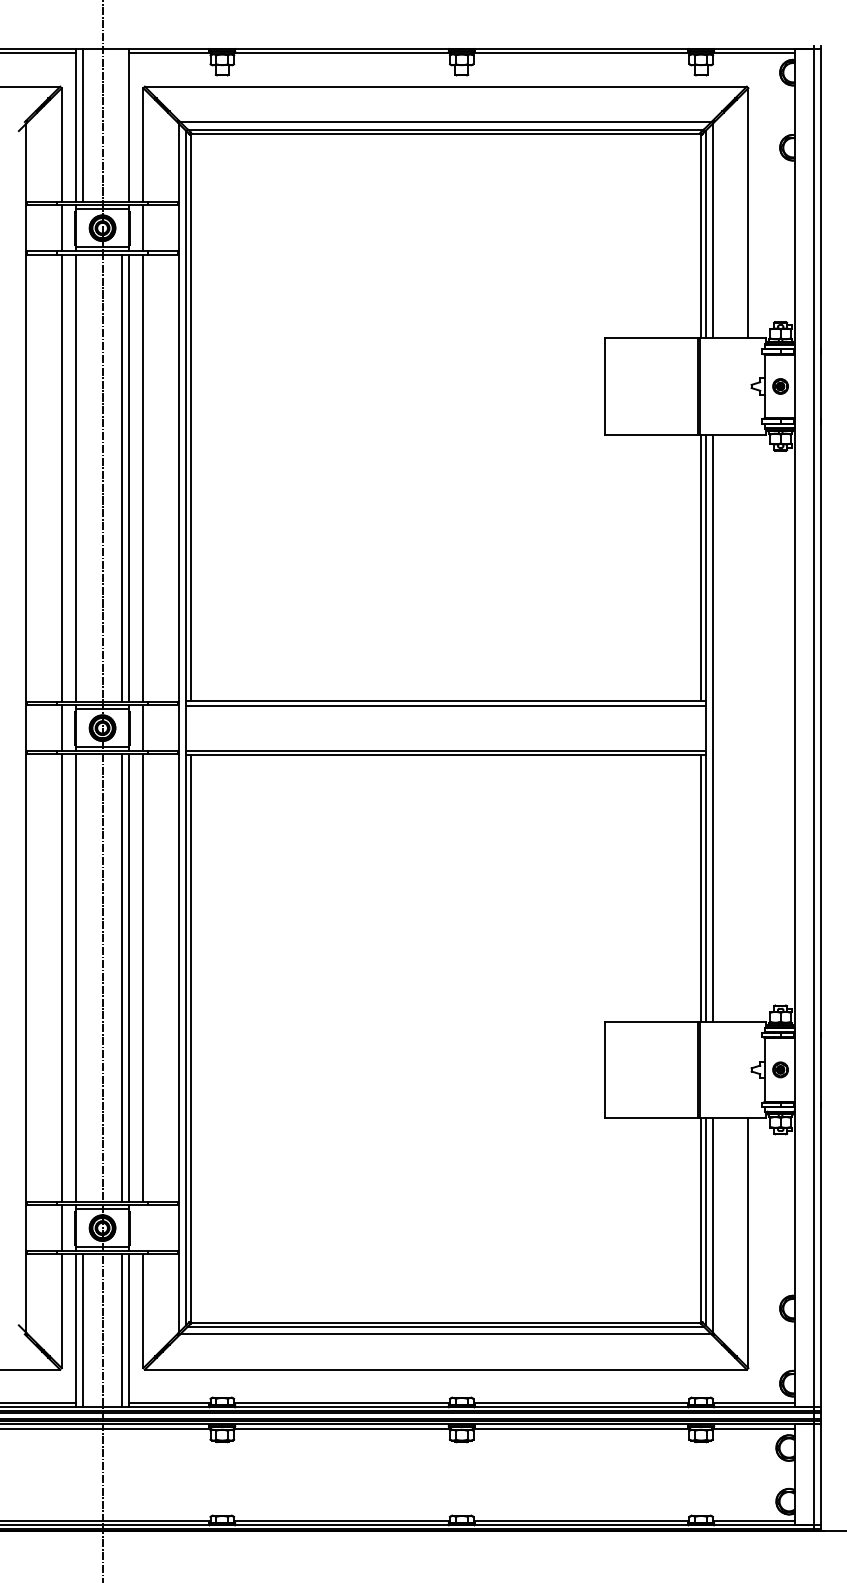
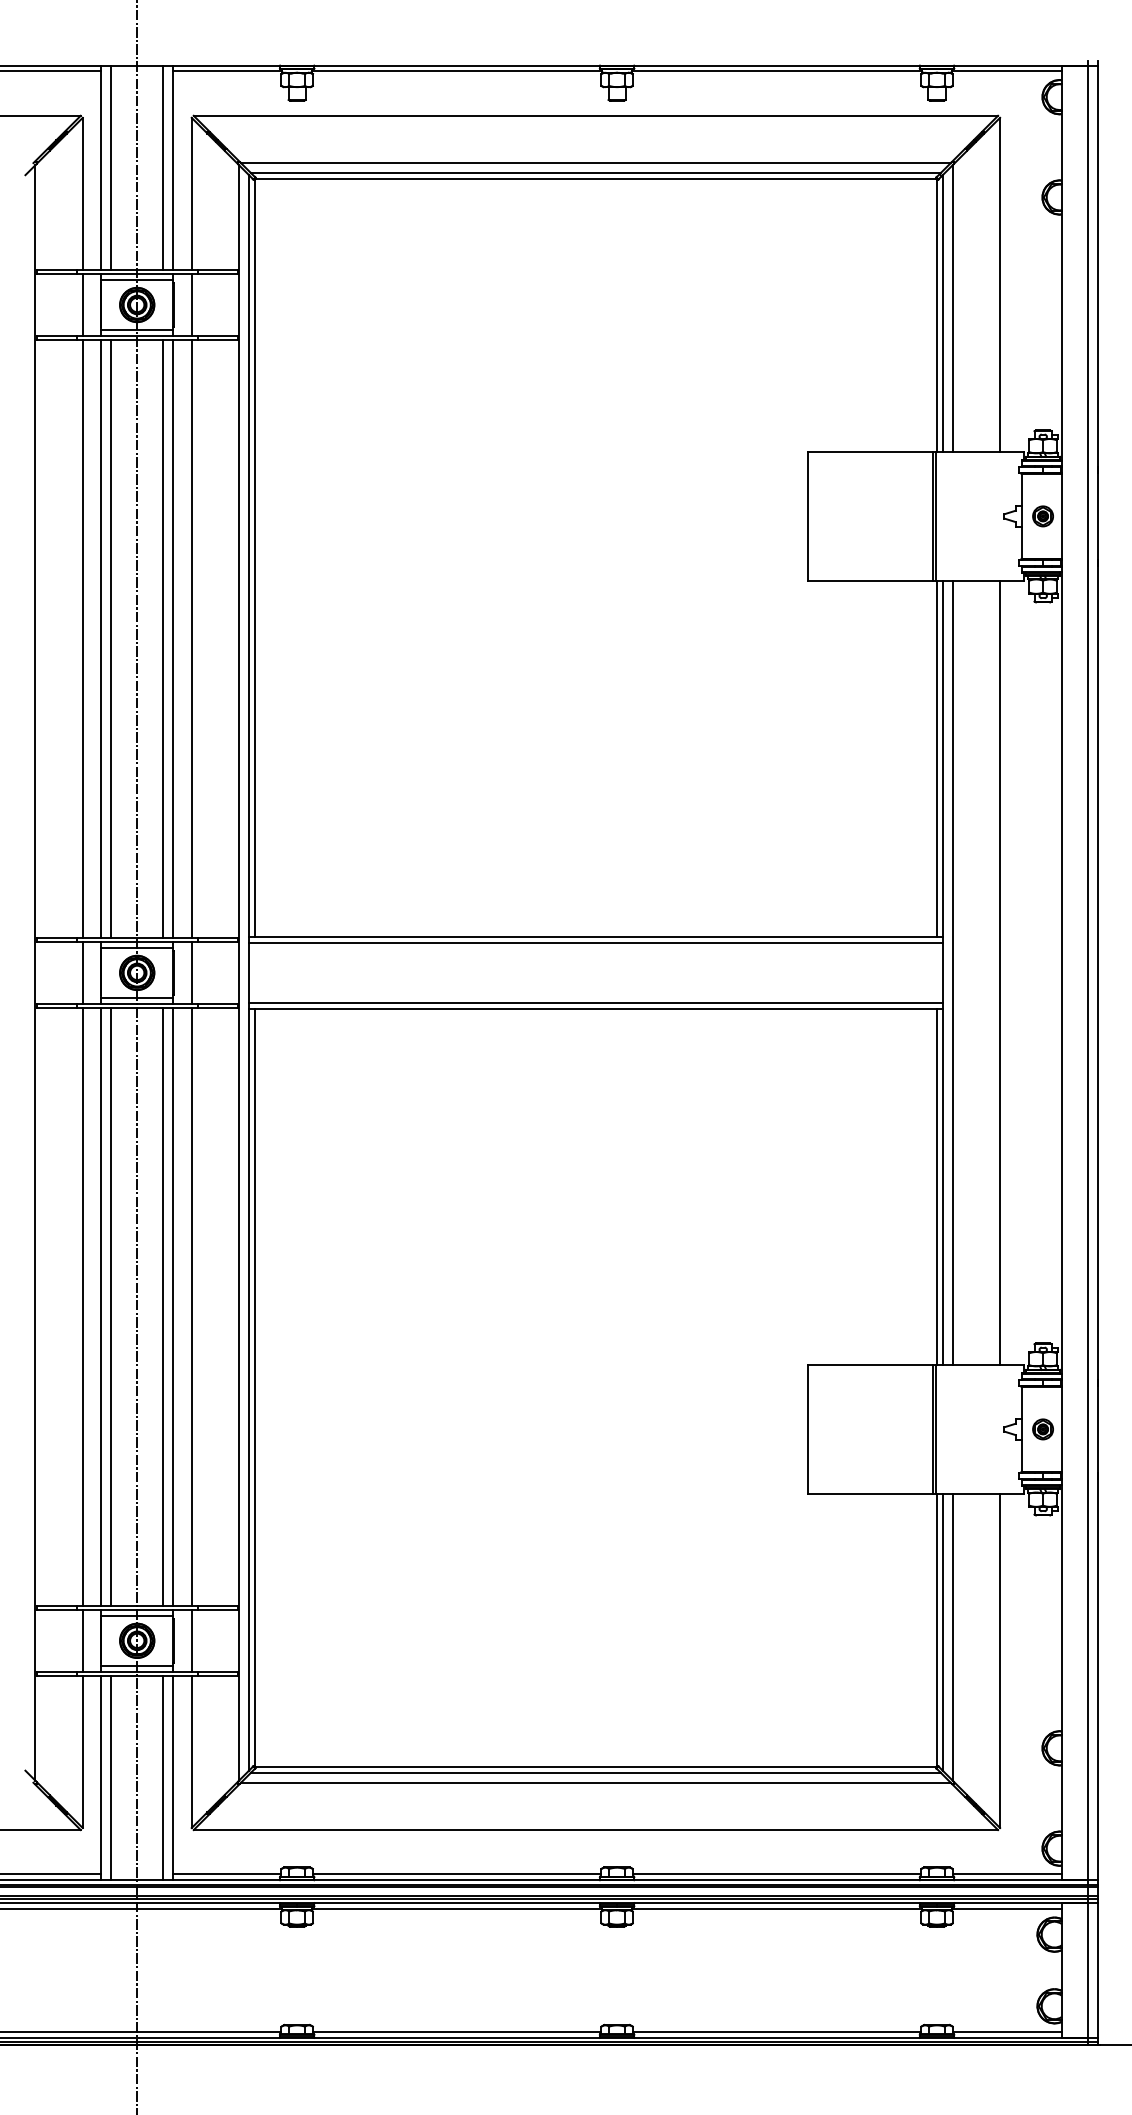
line: (121, 125) -> (162, 167), added
line: (83, 477) -> (111, 637), added
line: (748, 727) -> (1000, 971), added
line: (83, 977) -> (111, 1305), added
line: (143, 1228) -> (191, 1641), added

